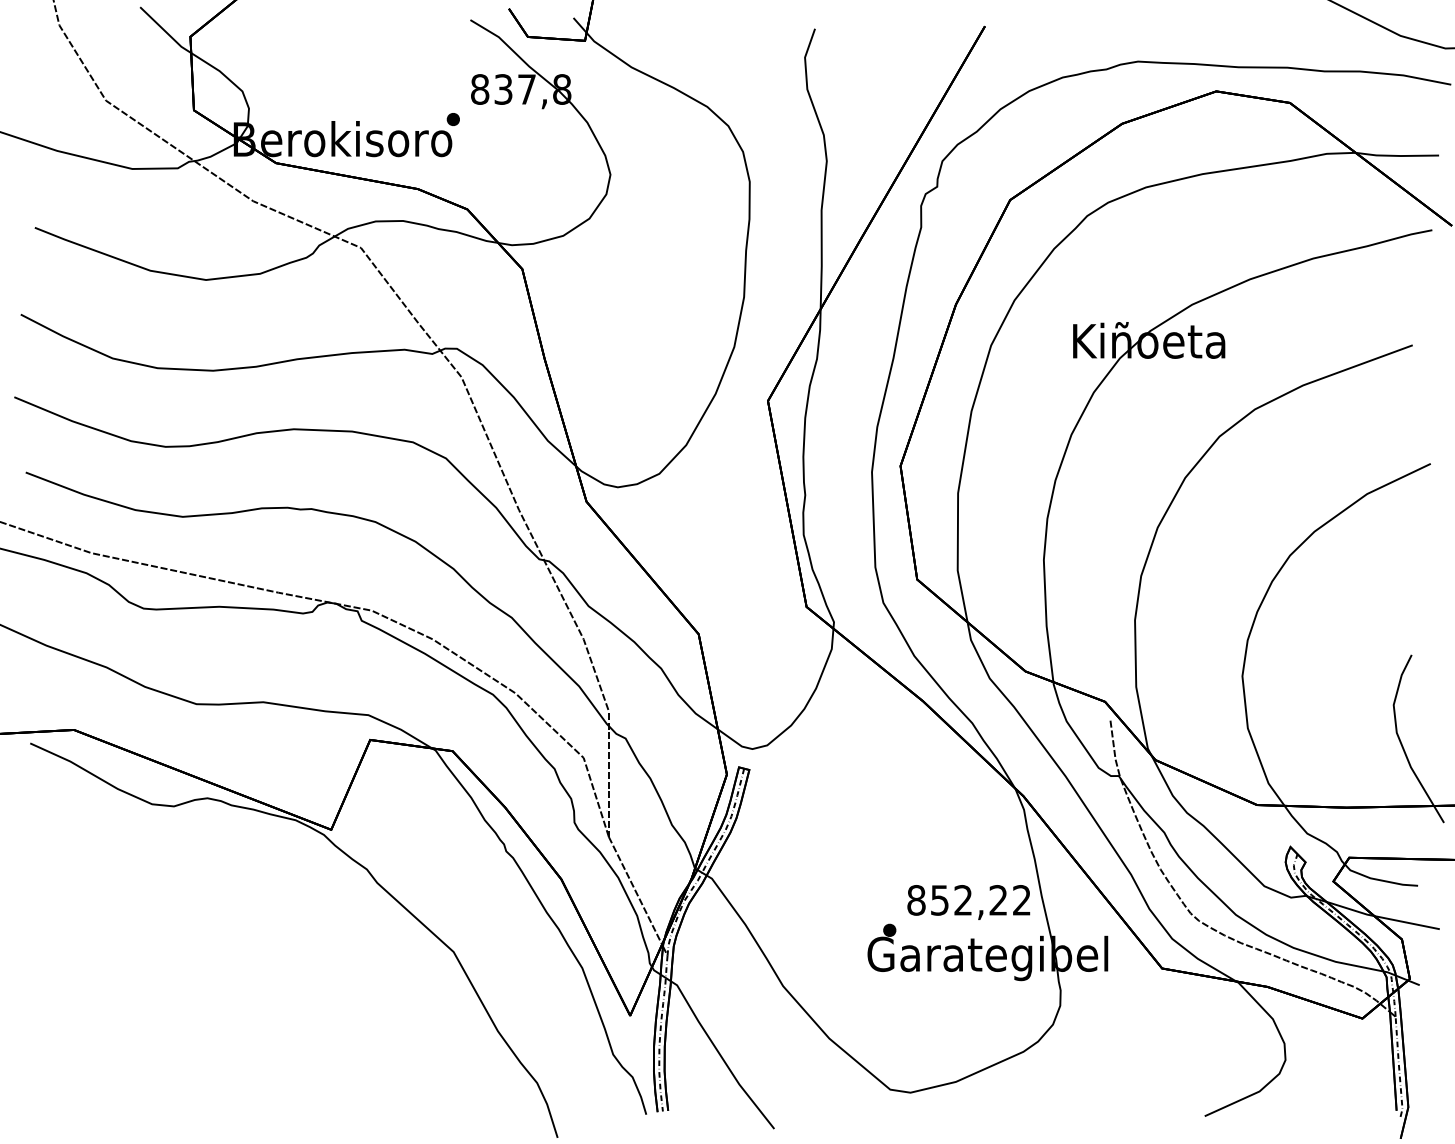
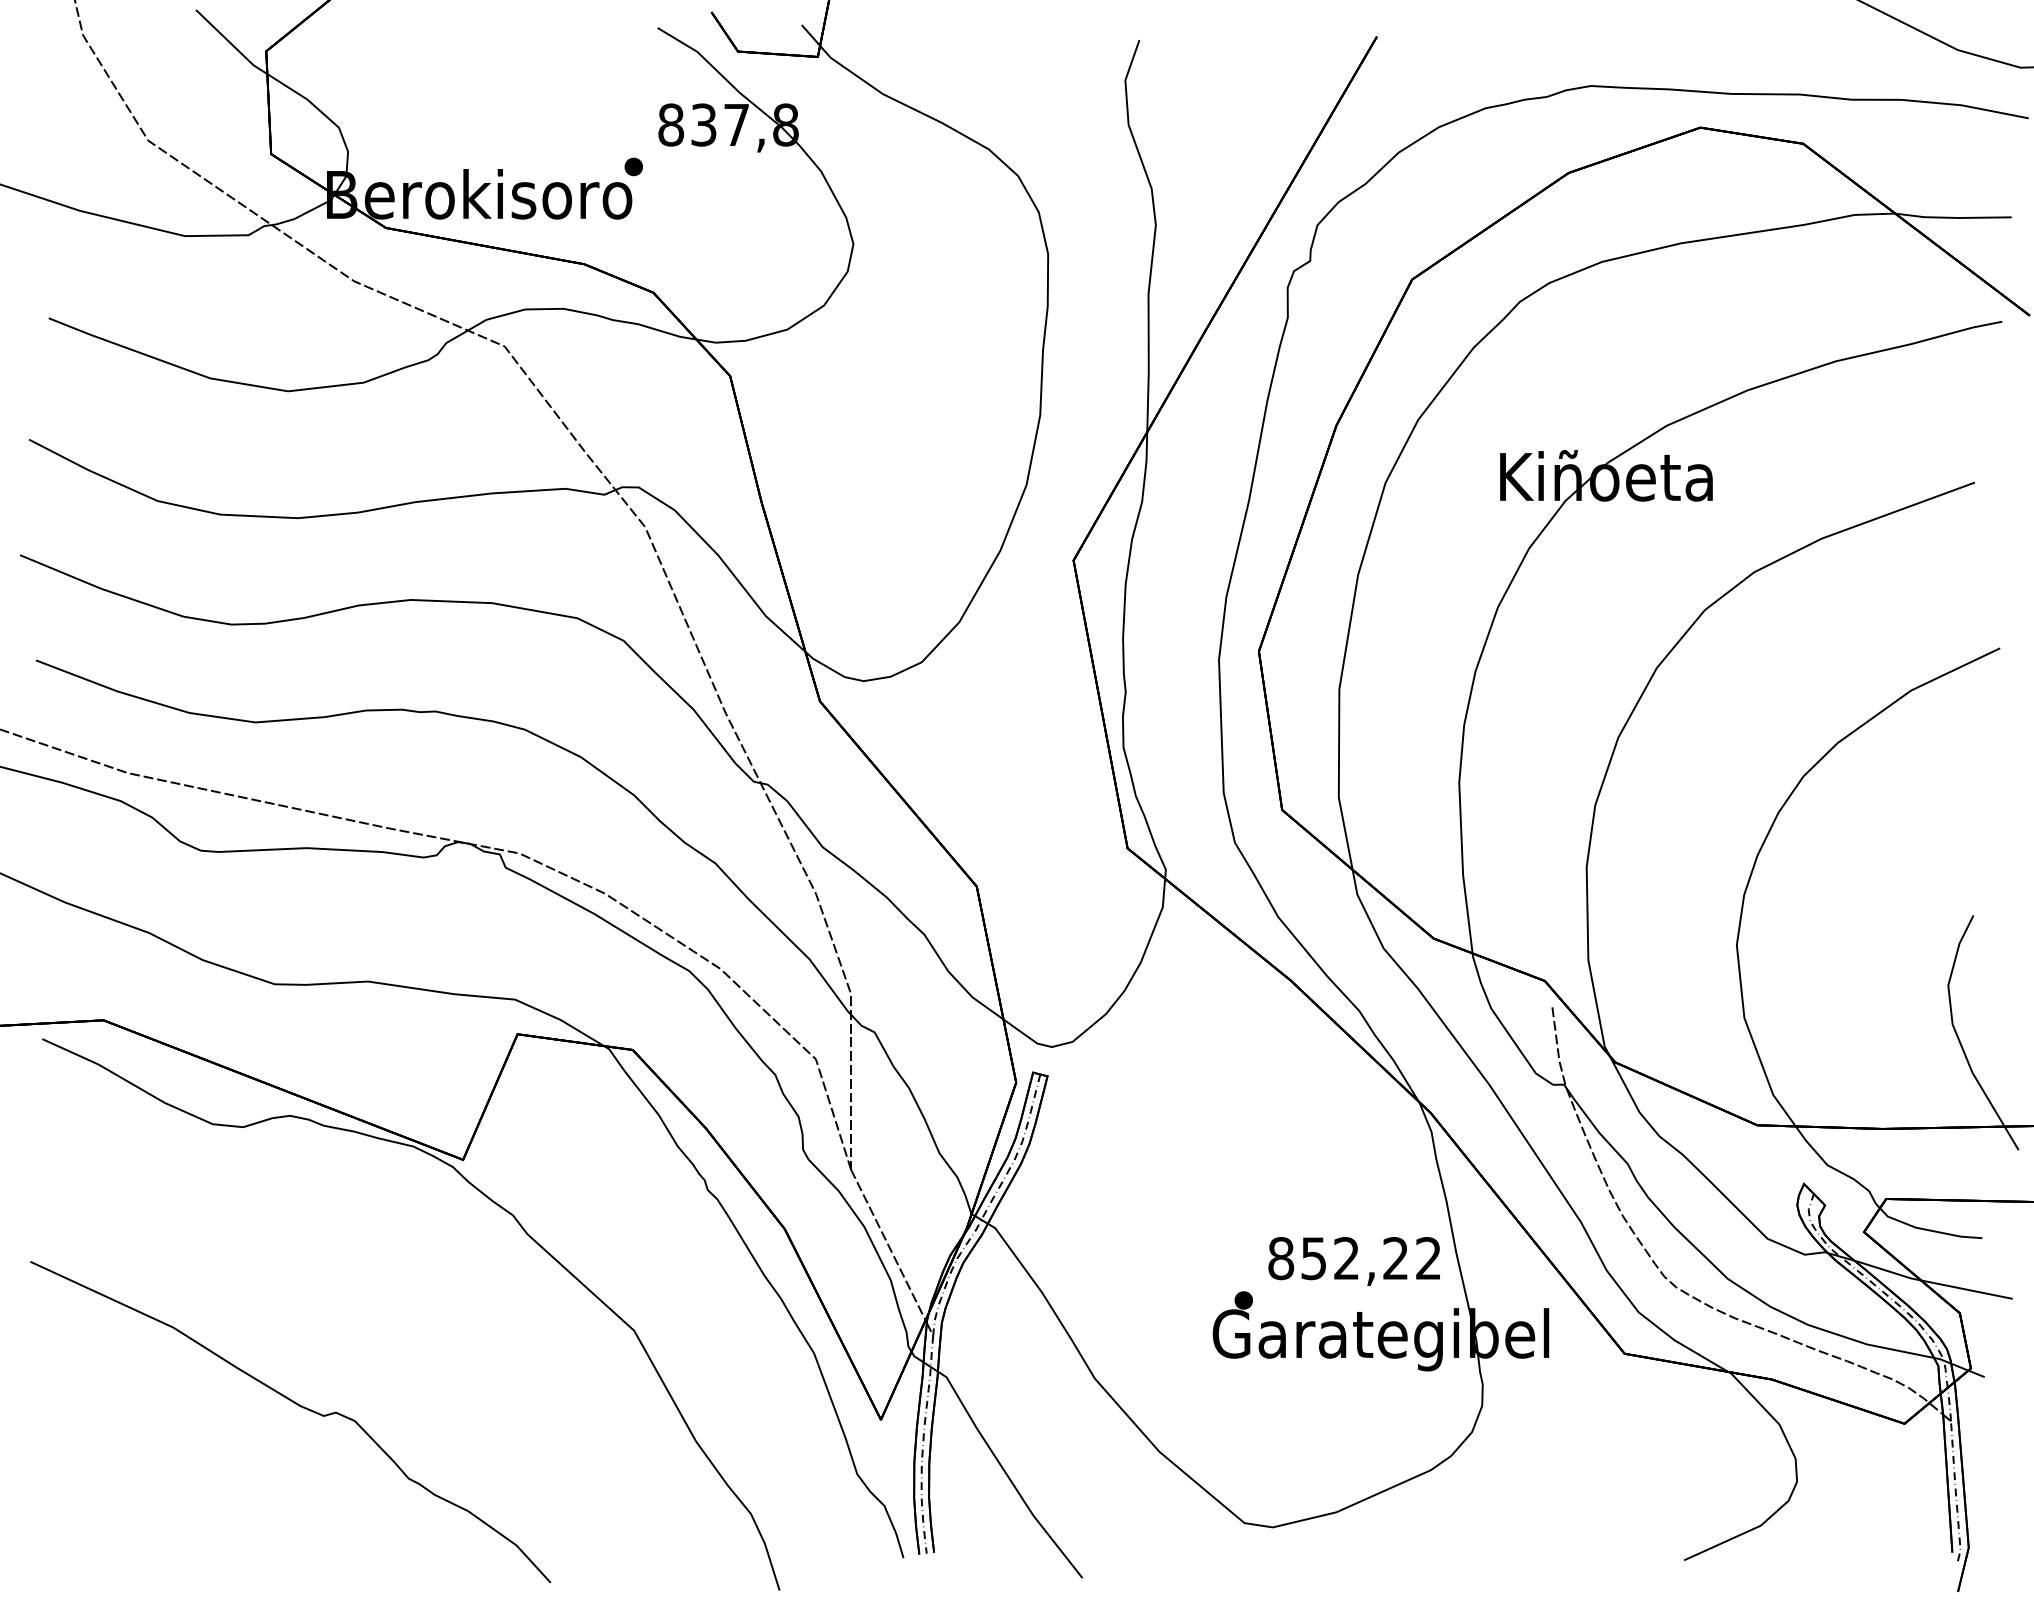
curve: (213, 1006) -> (298, 1406), added

